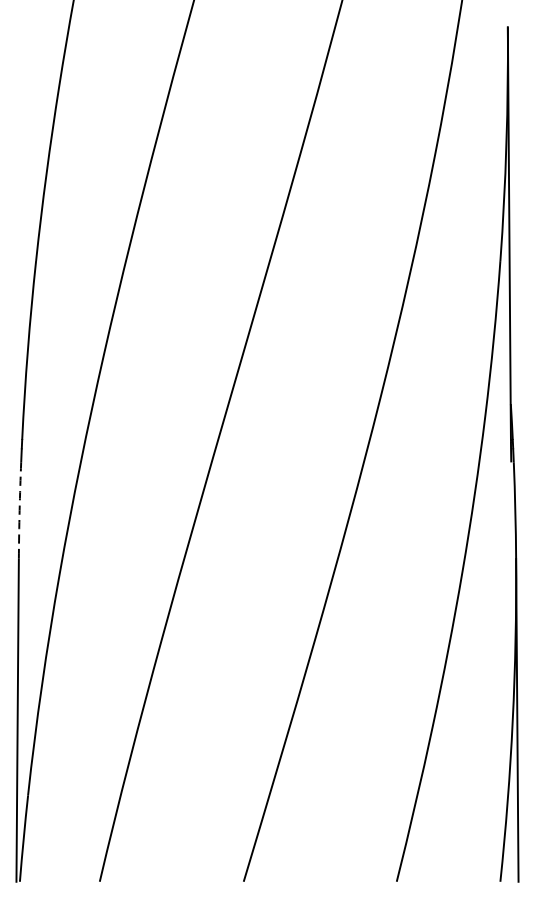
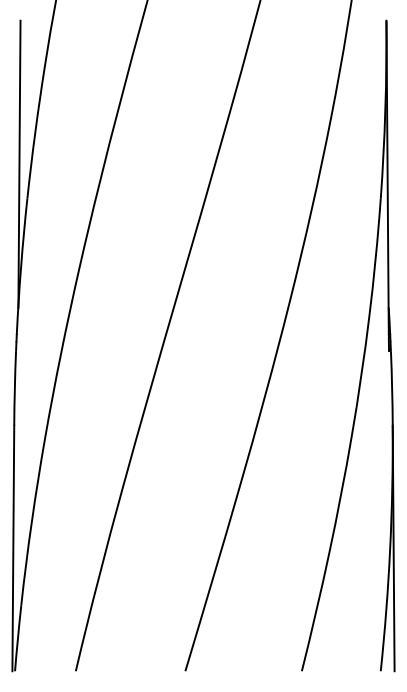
line: (25, 214) -> (19, 163), added
arc: (19, 510) -> (14, 388), dashed -> solid

